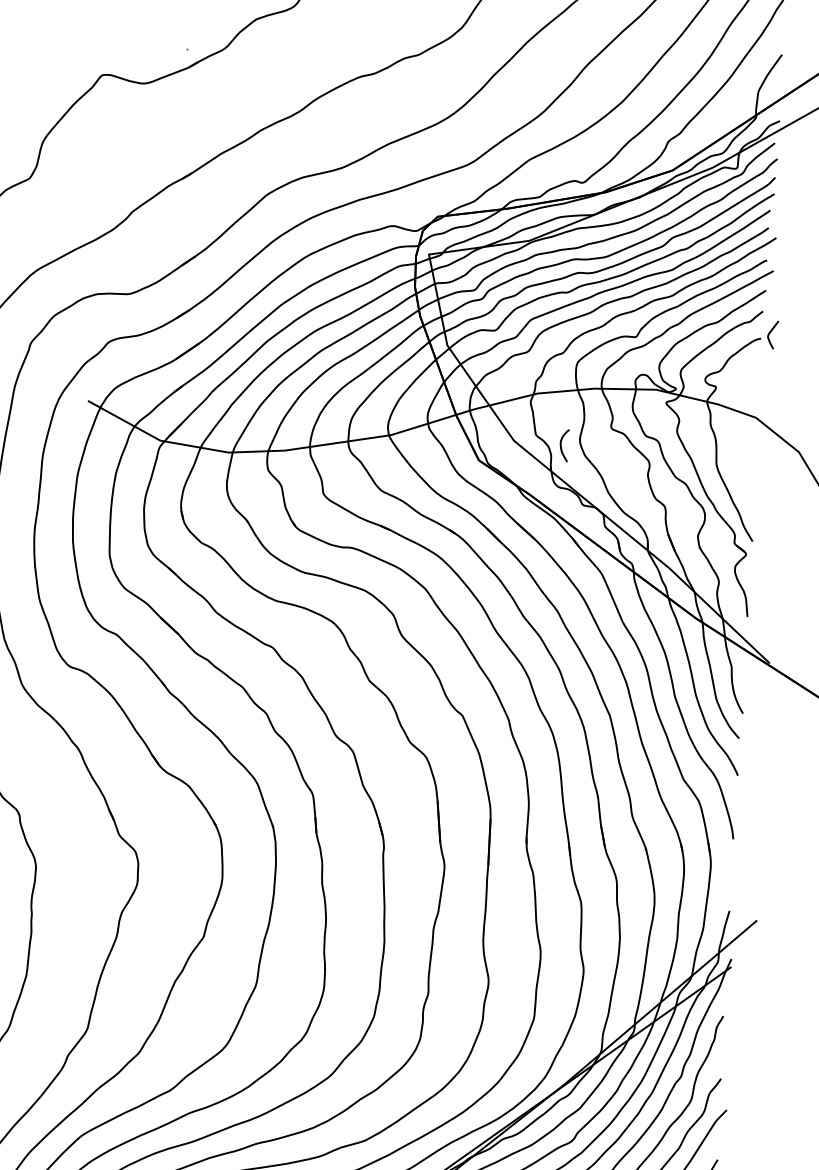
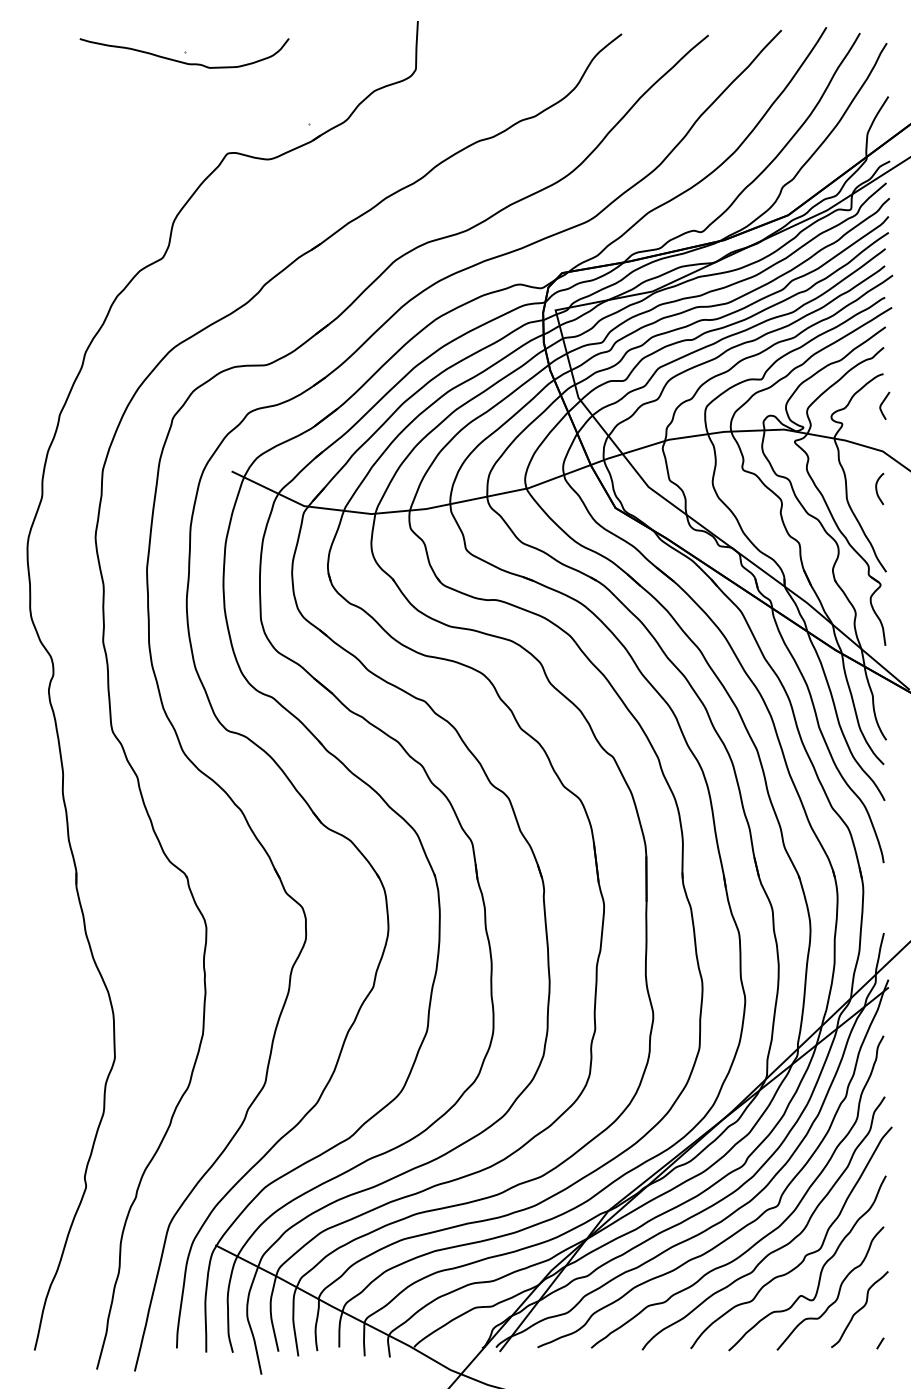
curve: (771, 332) -> (883, 403), moved
curve: (561, 444) -> (877, 488), moved

